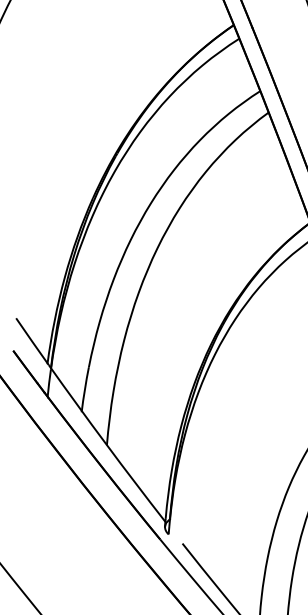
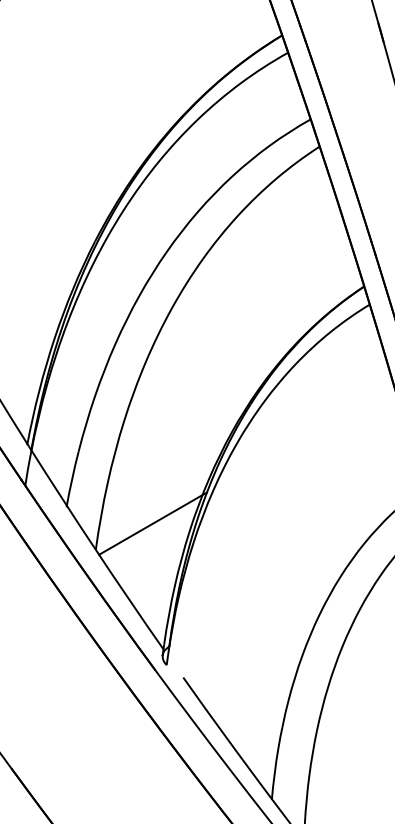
line: (151, 421) -> (152, 523), added

